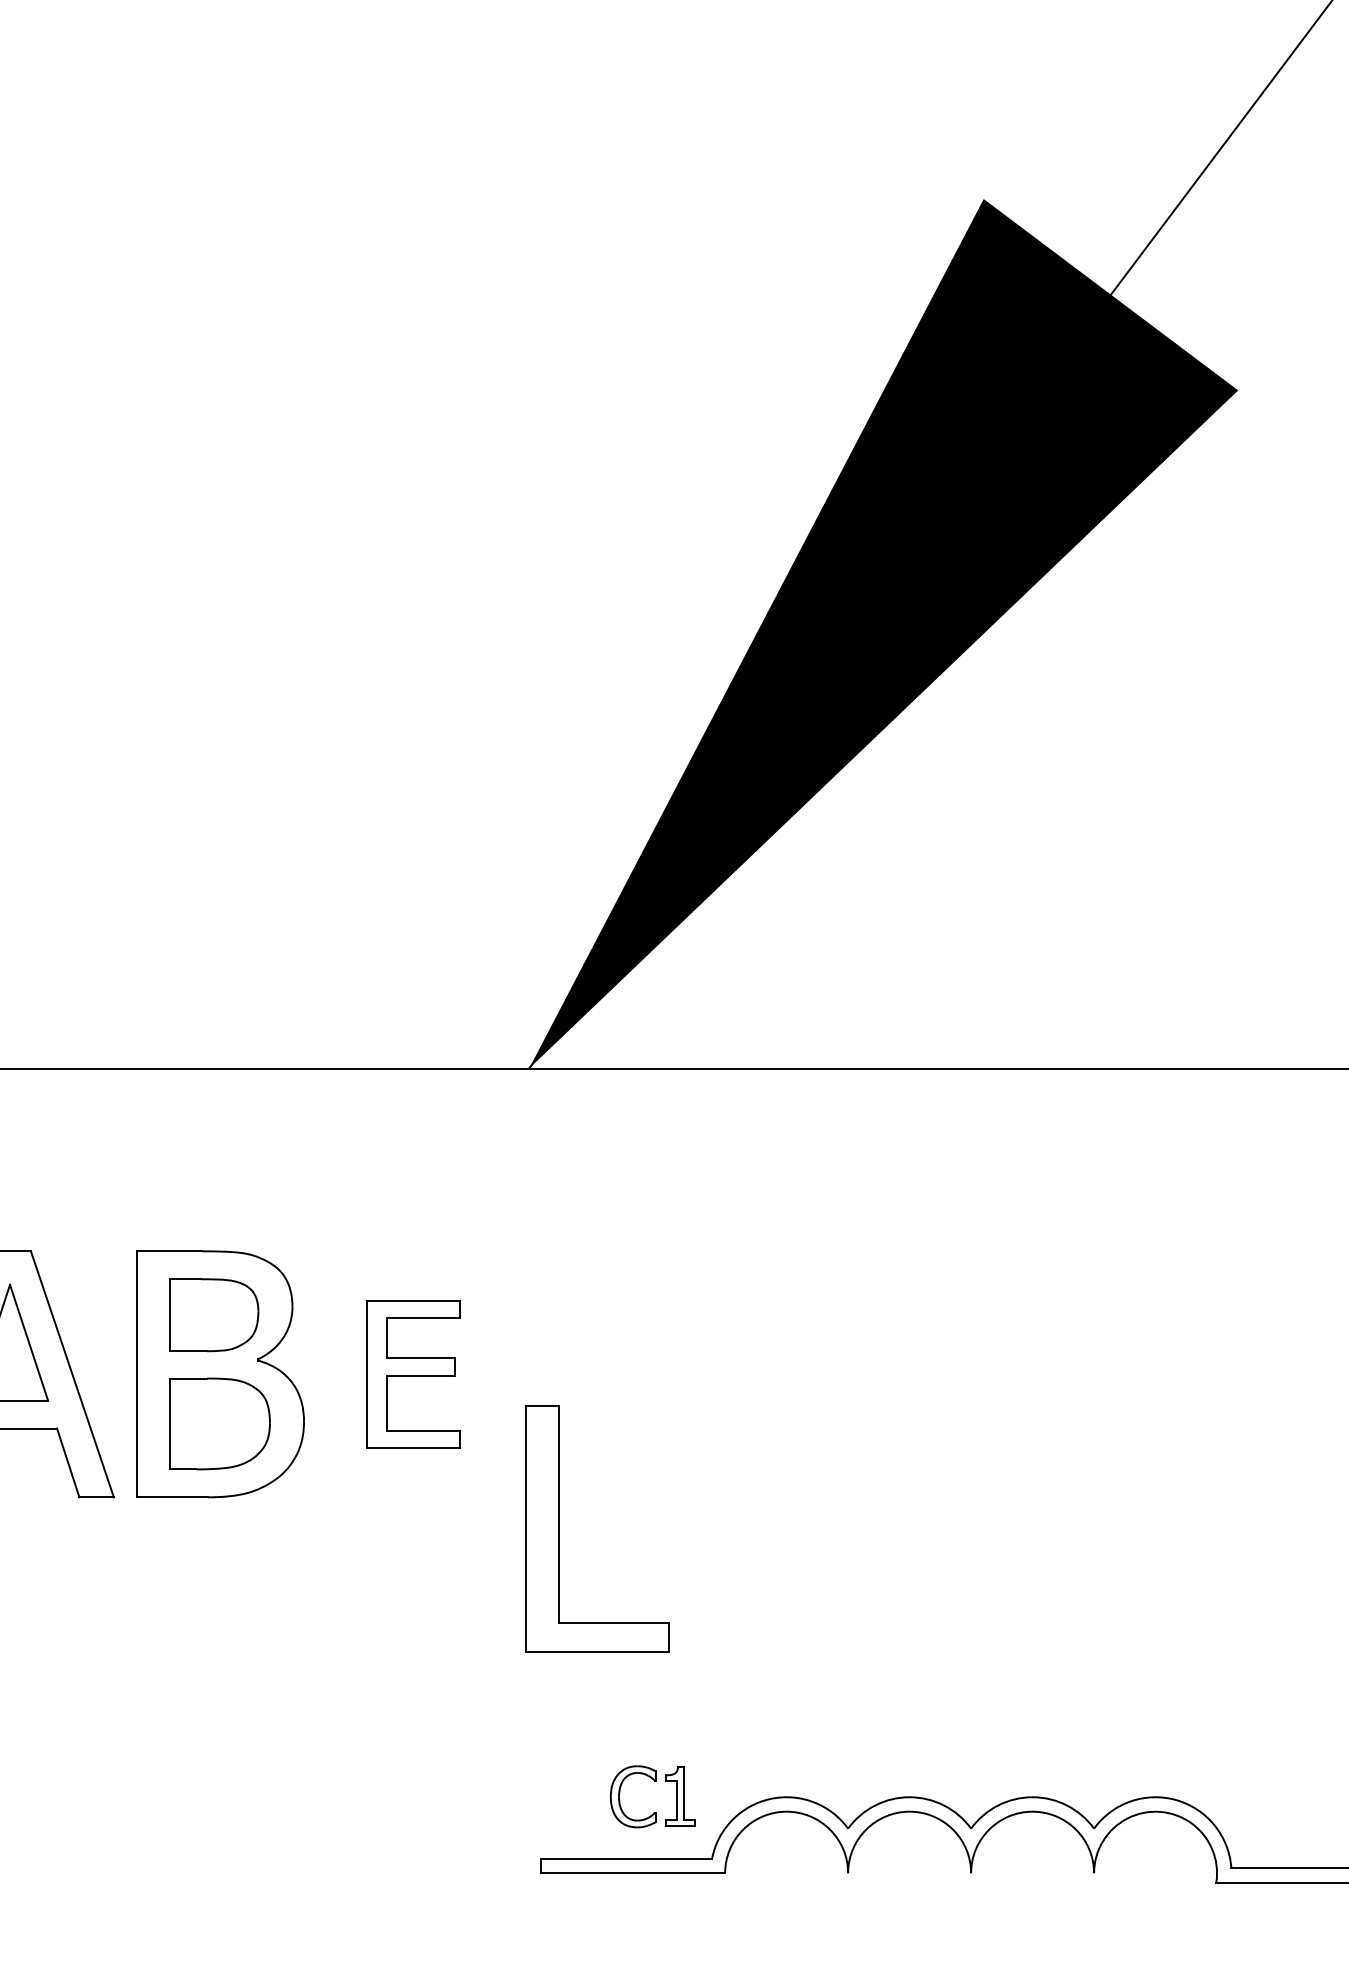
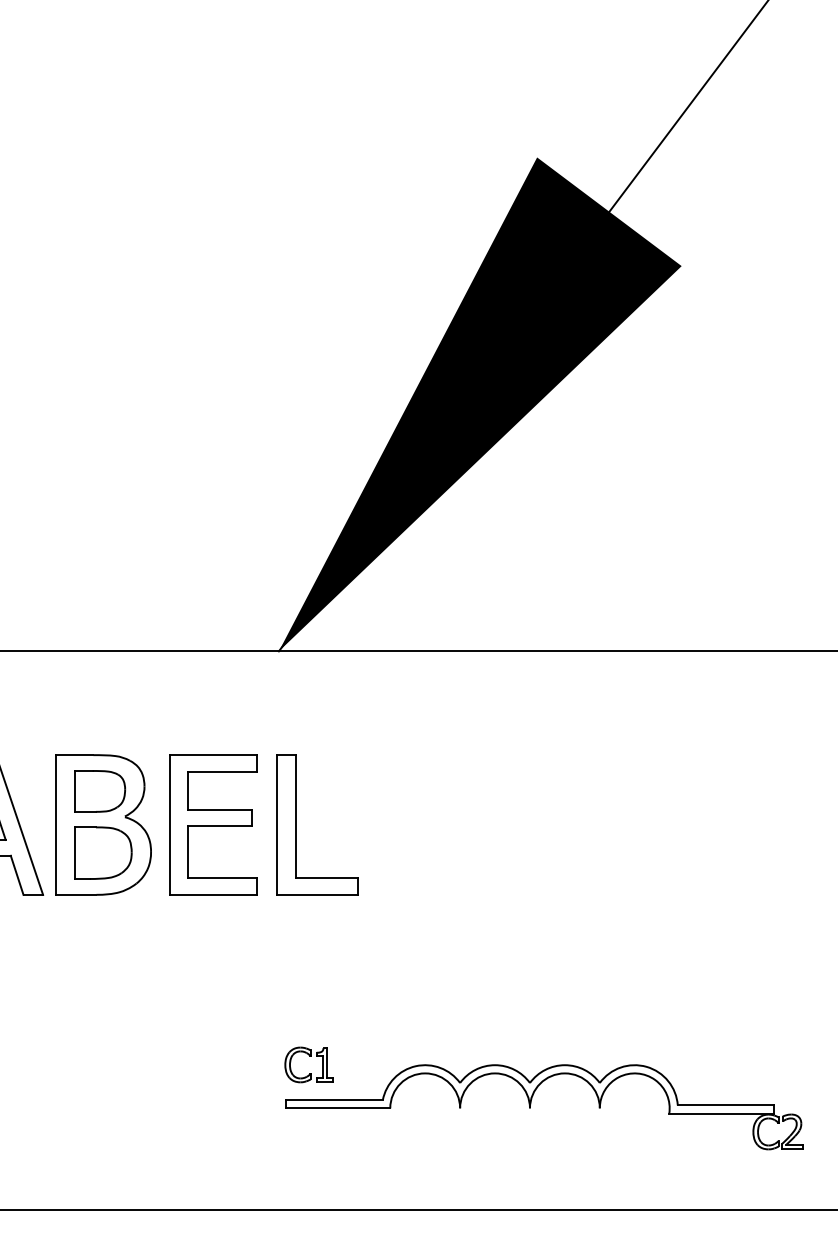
part: (413, 1373) -> (213, 824), size x1.67
part: (560, 1528) -> (296, 824), moved
part: (653, 1781) -> (309, 1056), moved

